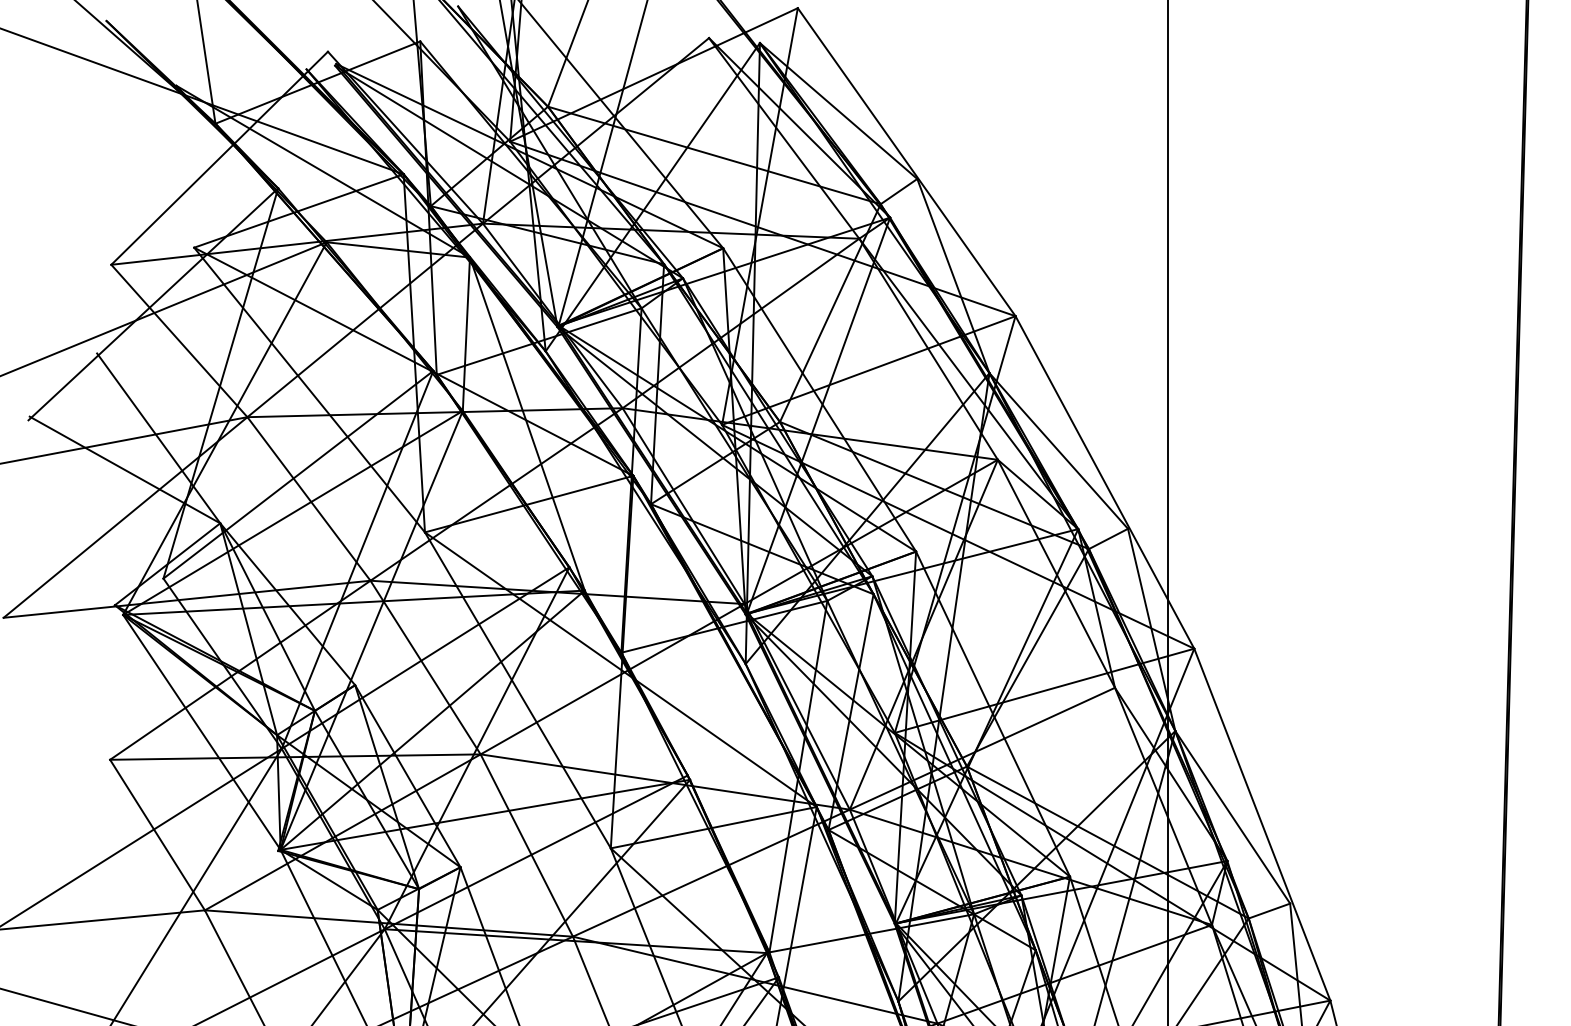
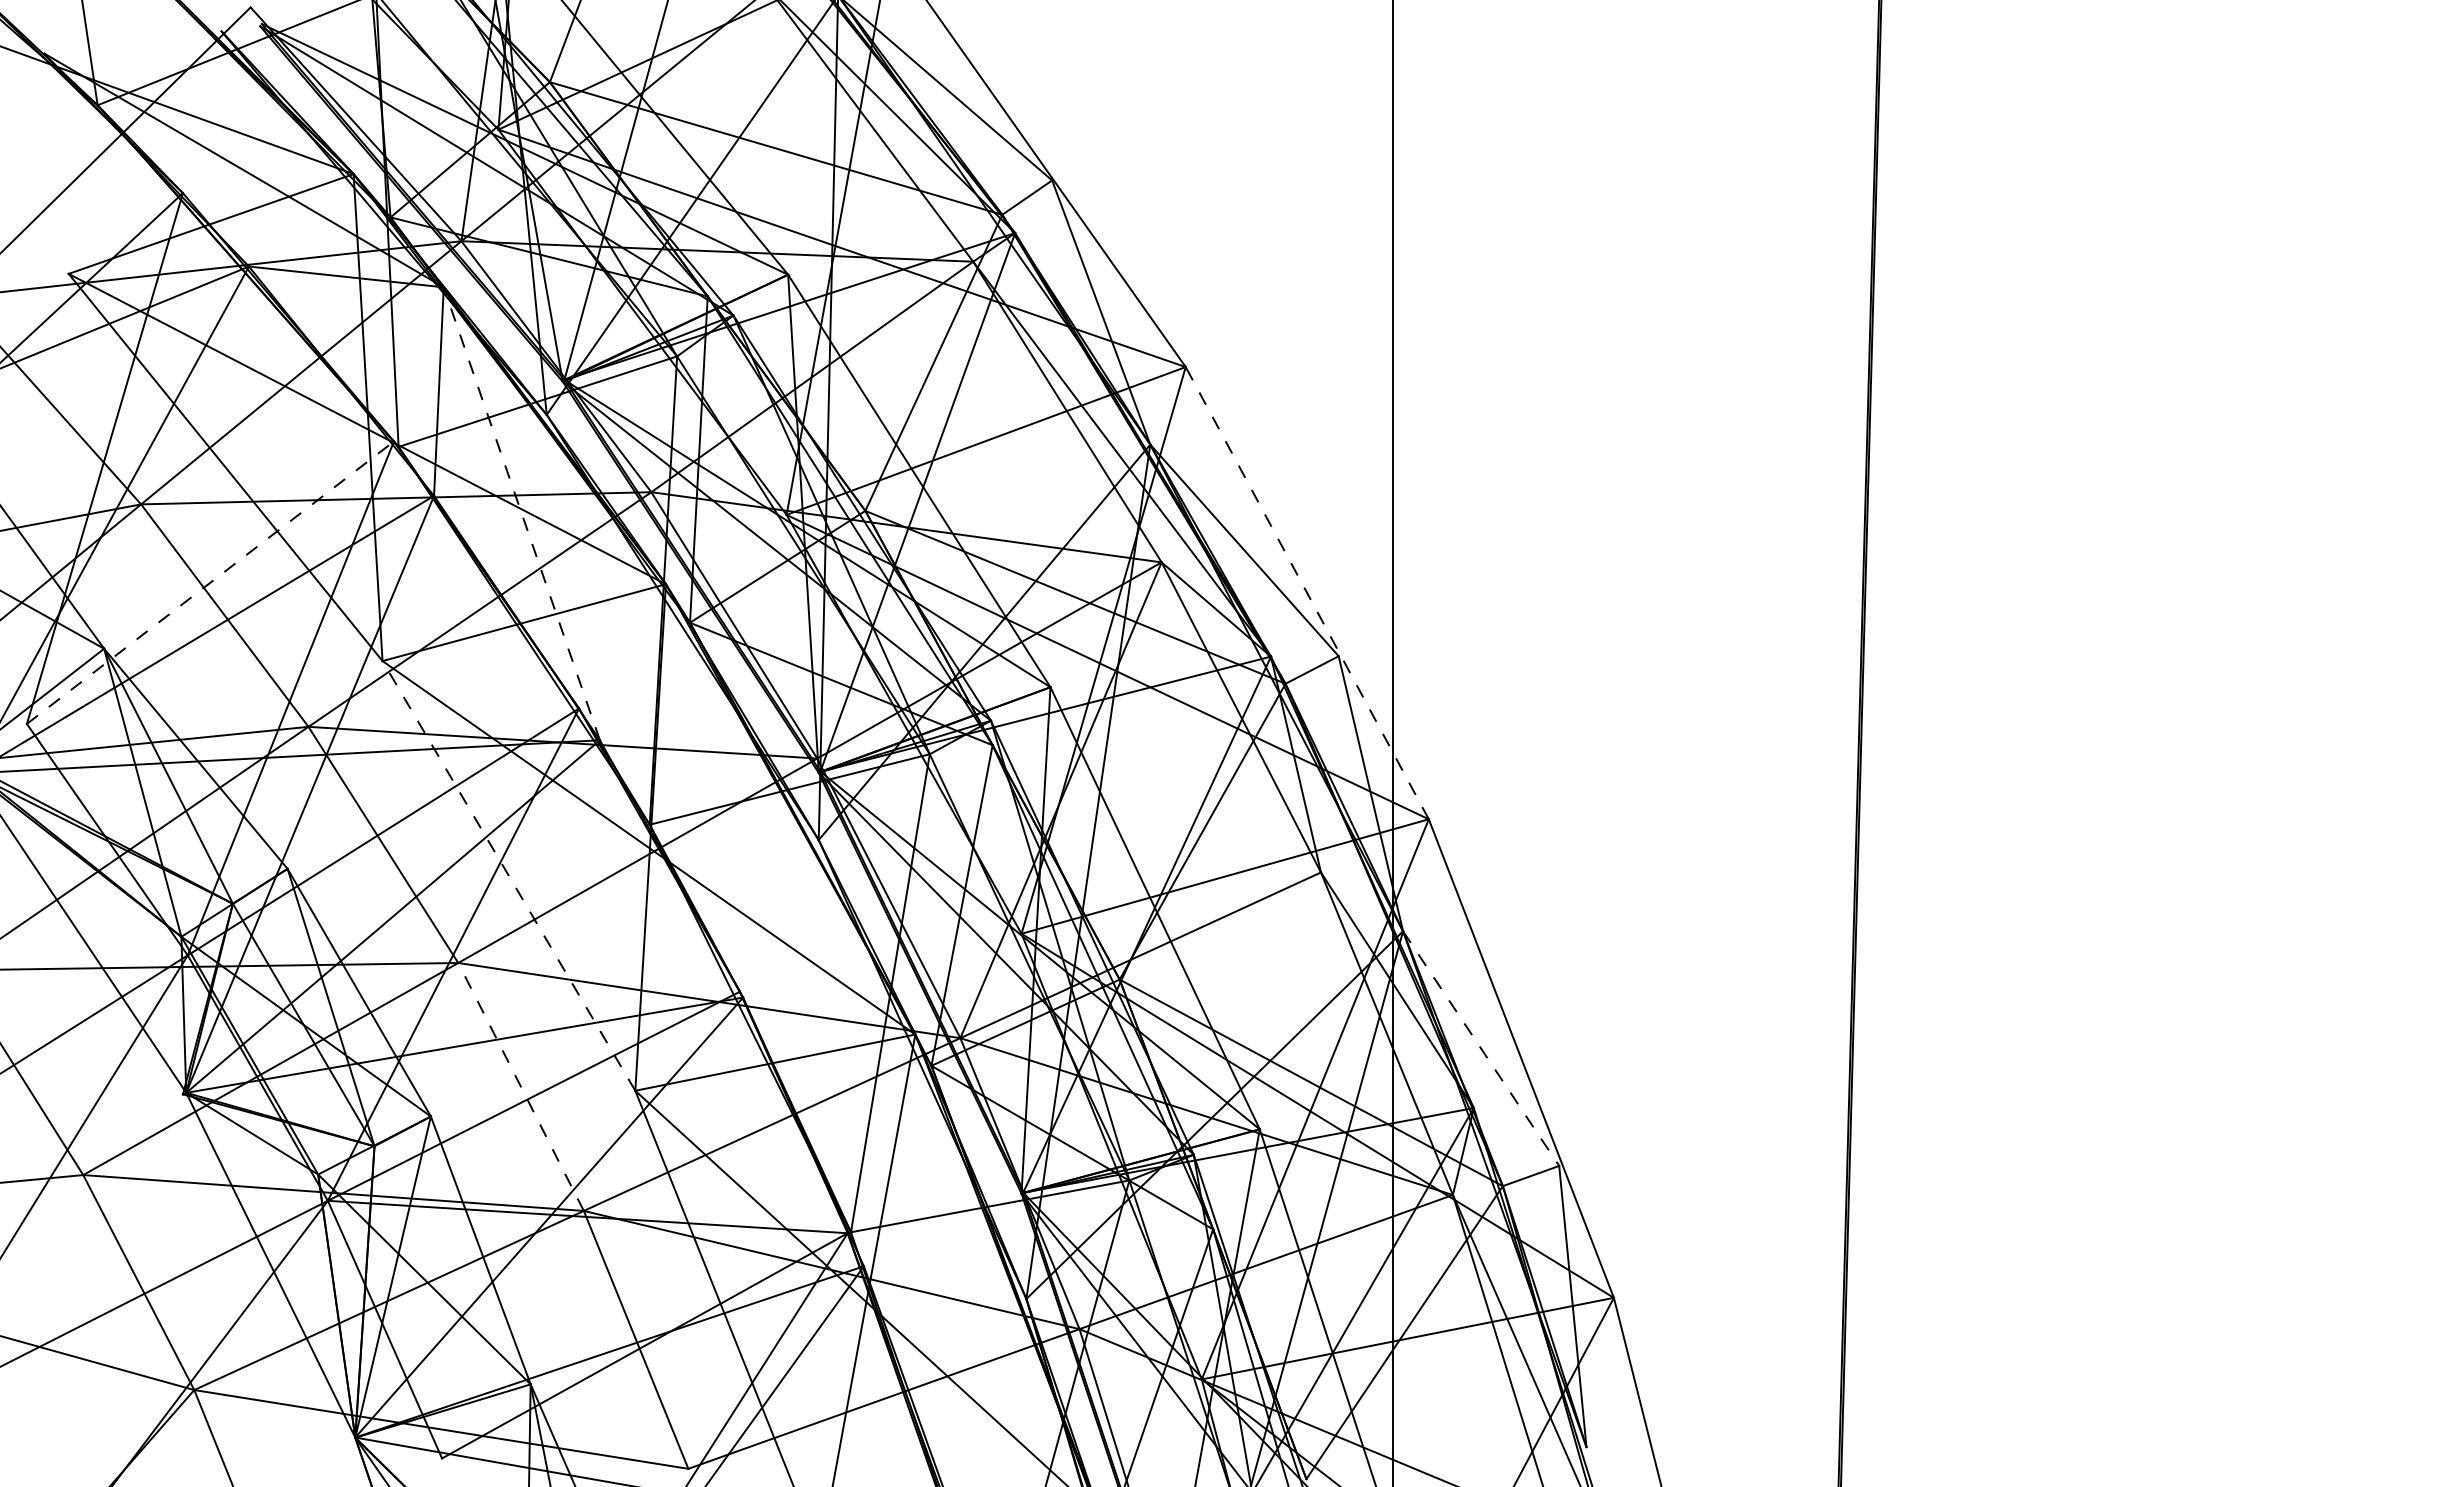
line: (527, 423) -> (521, 513), solid -> dashed
line: (298, 474) -> (210, 582), solid -> dashed
line: (1105, 482) -> (1307, 593), solid -> dashed
line: (517, 690) -> (508, 875), solid -> dashed
line: (1233, 817) -> (1481, 1048), solid -> dashed
line: (527, 845) -> (521, 1086), solid -> dashed

